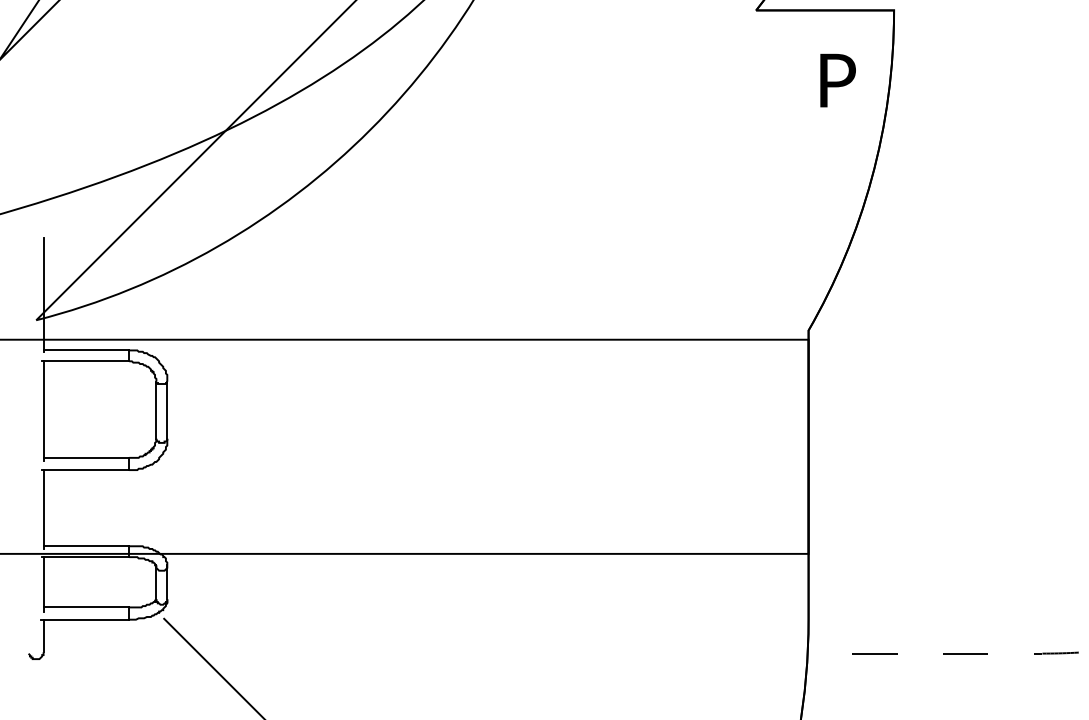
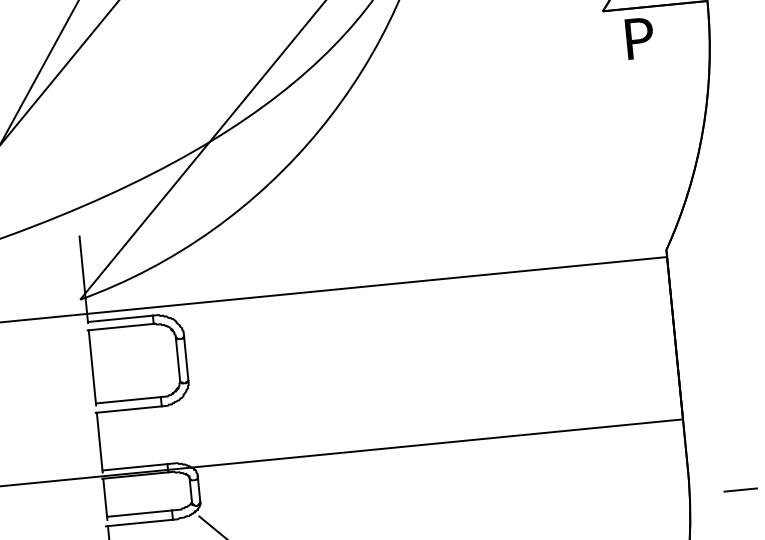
text: (837, 80) -> (639, 38), moved

